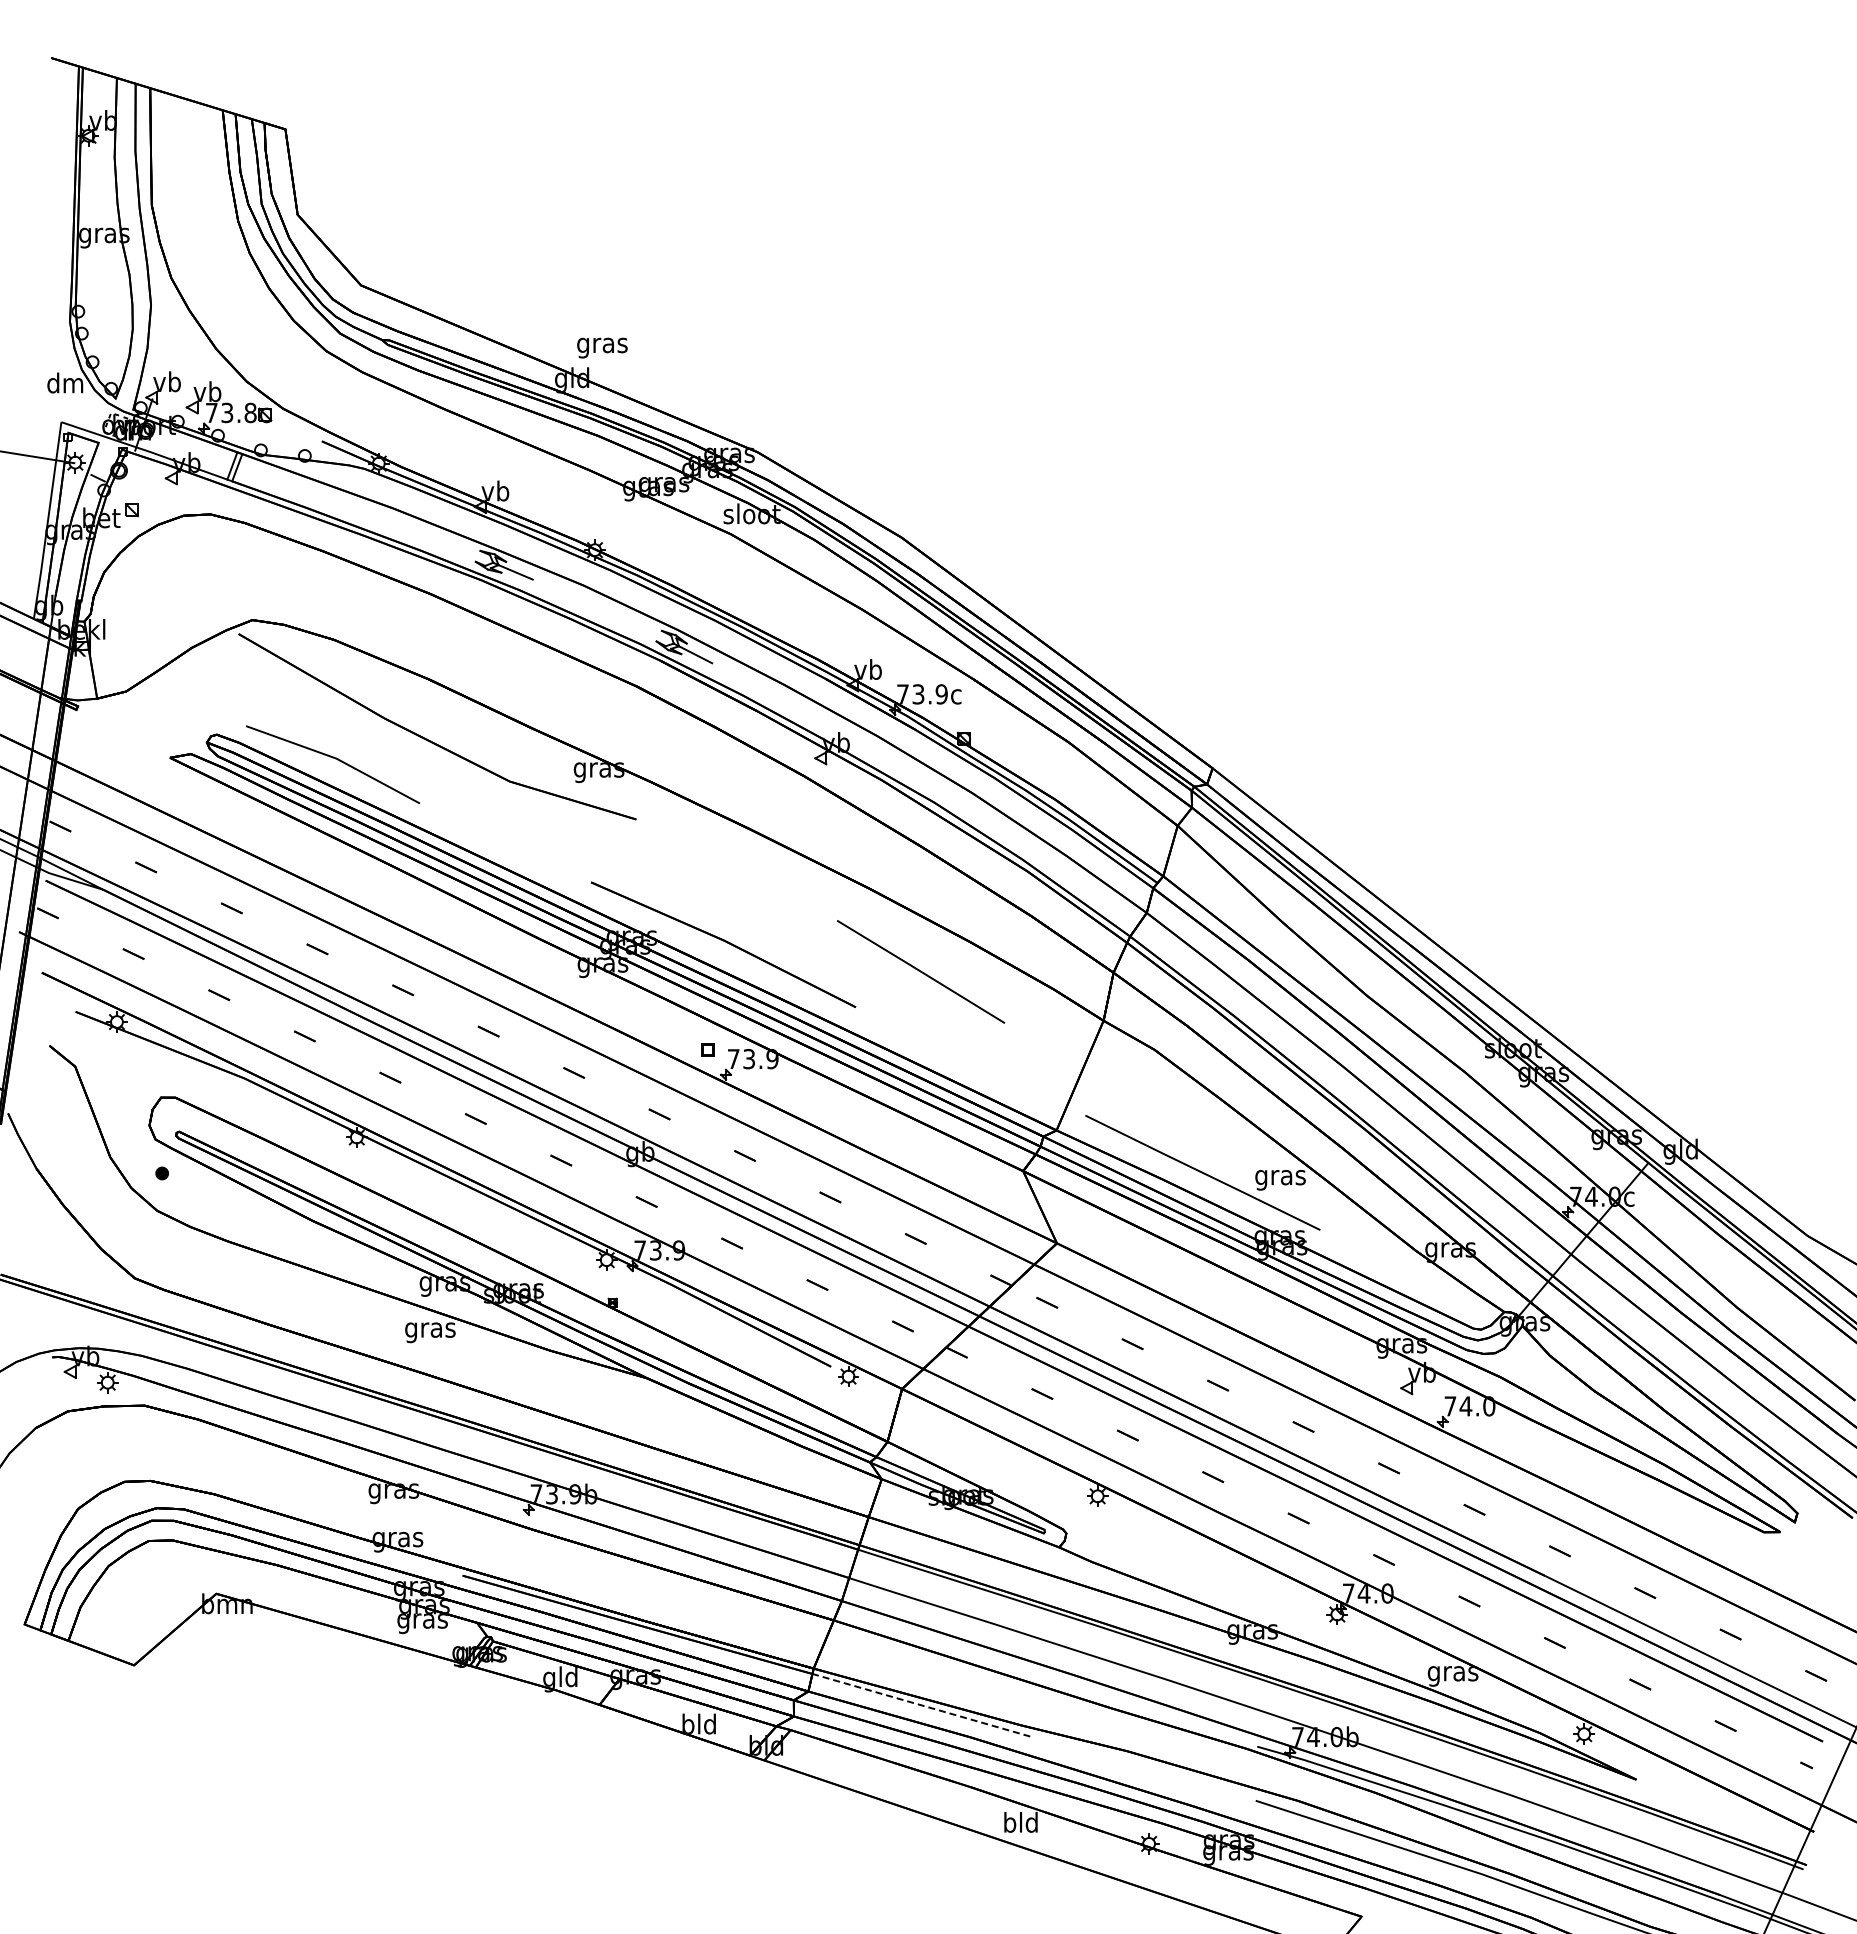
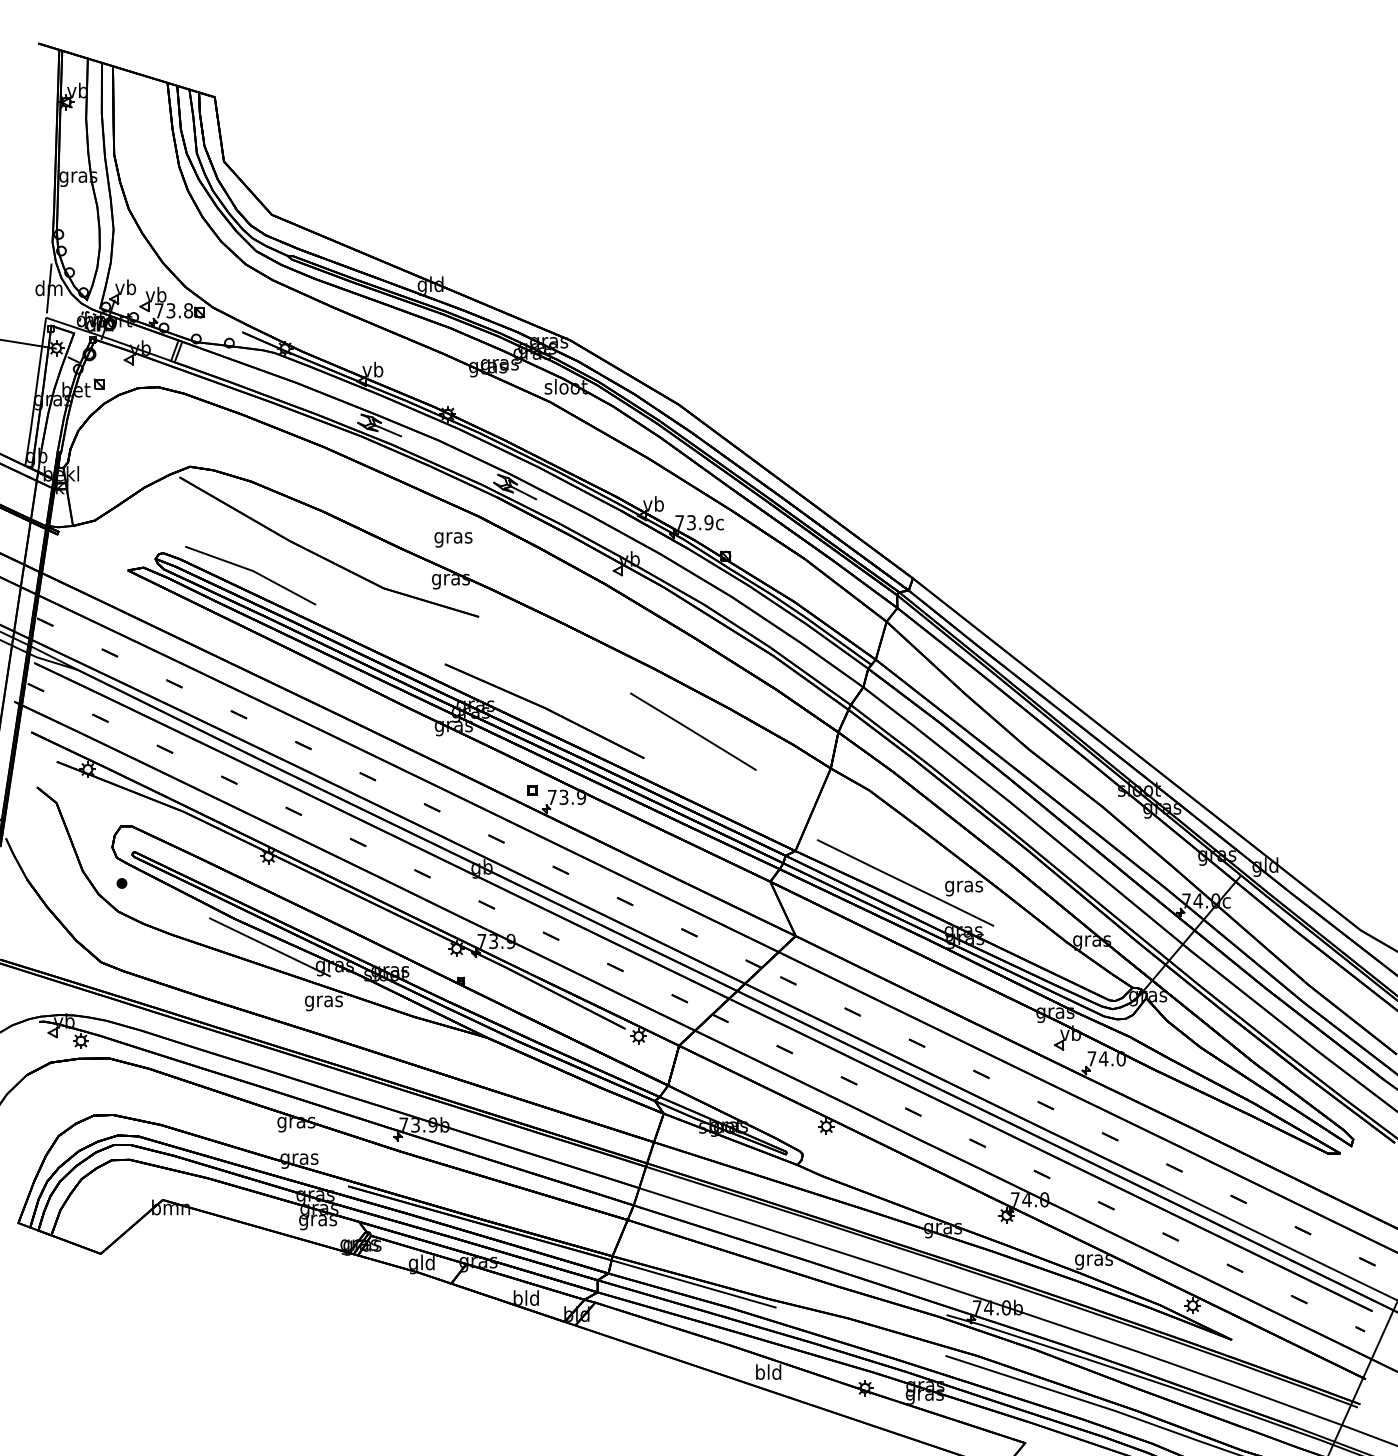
text: (602, 347) -> (453, 539), moved
line: (65, 383) -> (49, 288), added
line: (358, 1257) -> (269, 946), added
line: (920, 1705) -> (692, 1284), dashed -> solid

